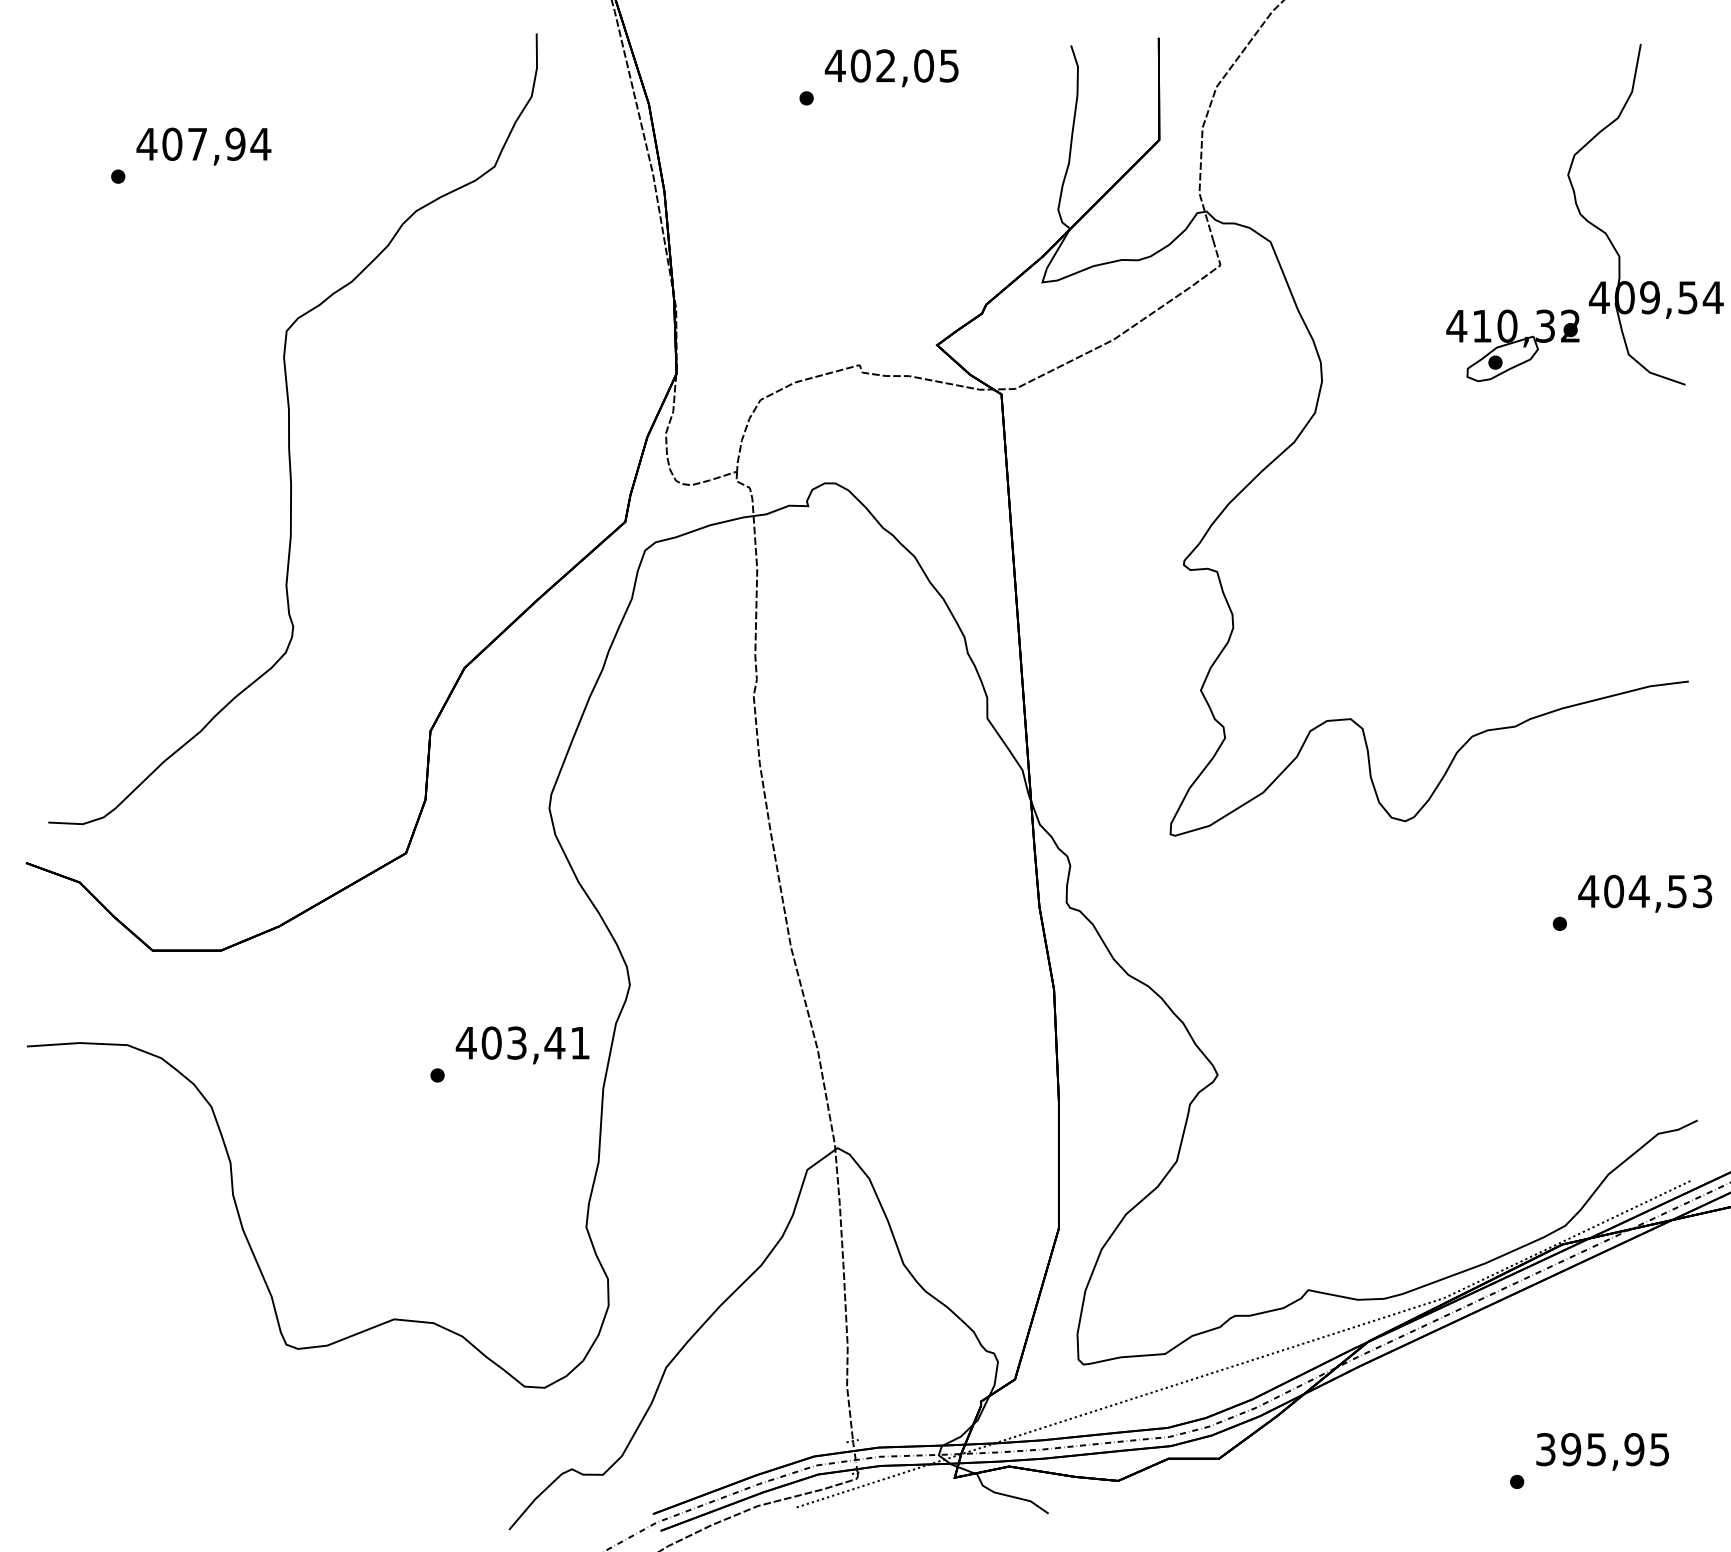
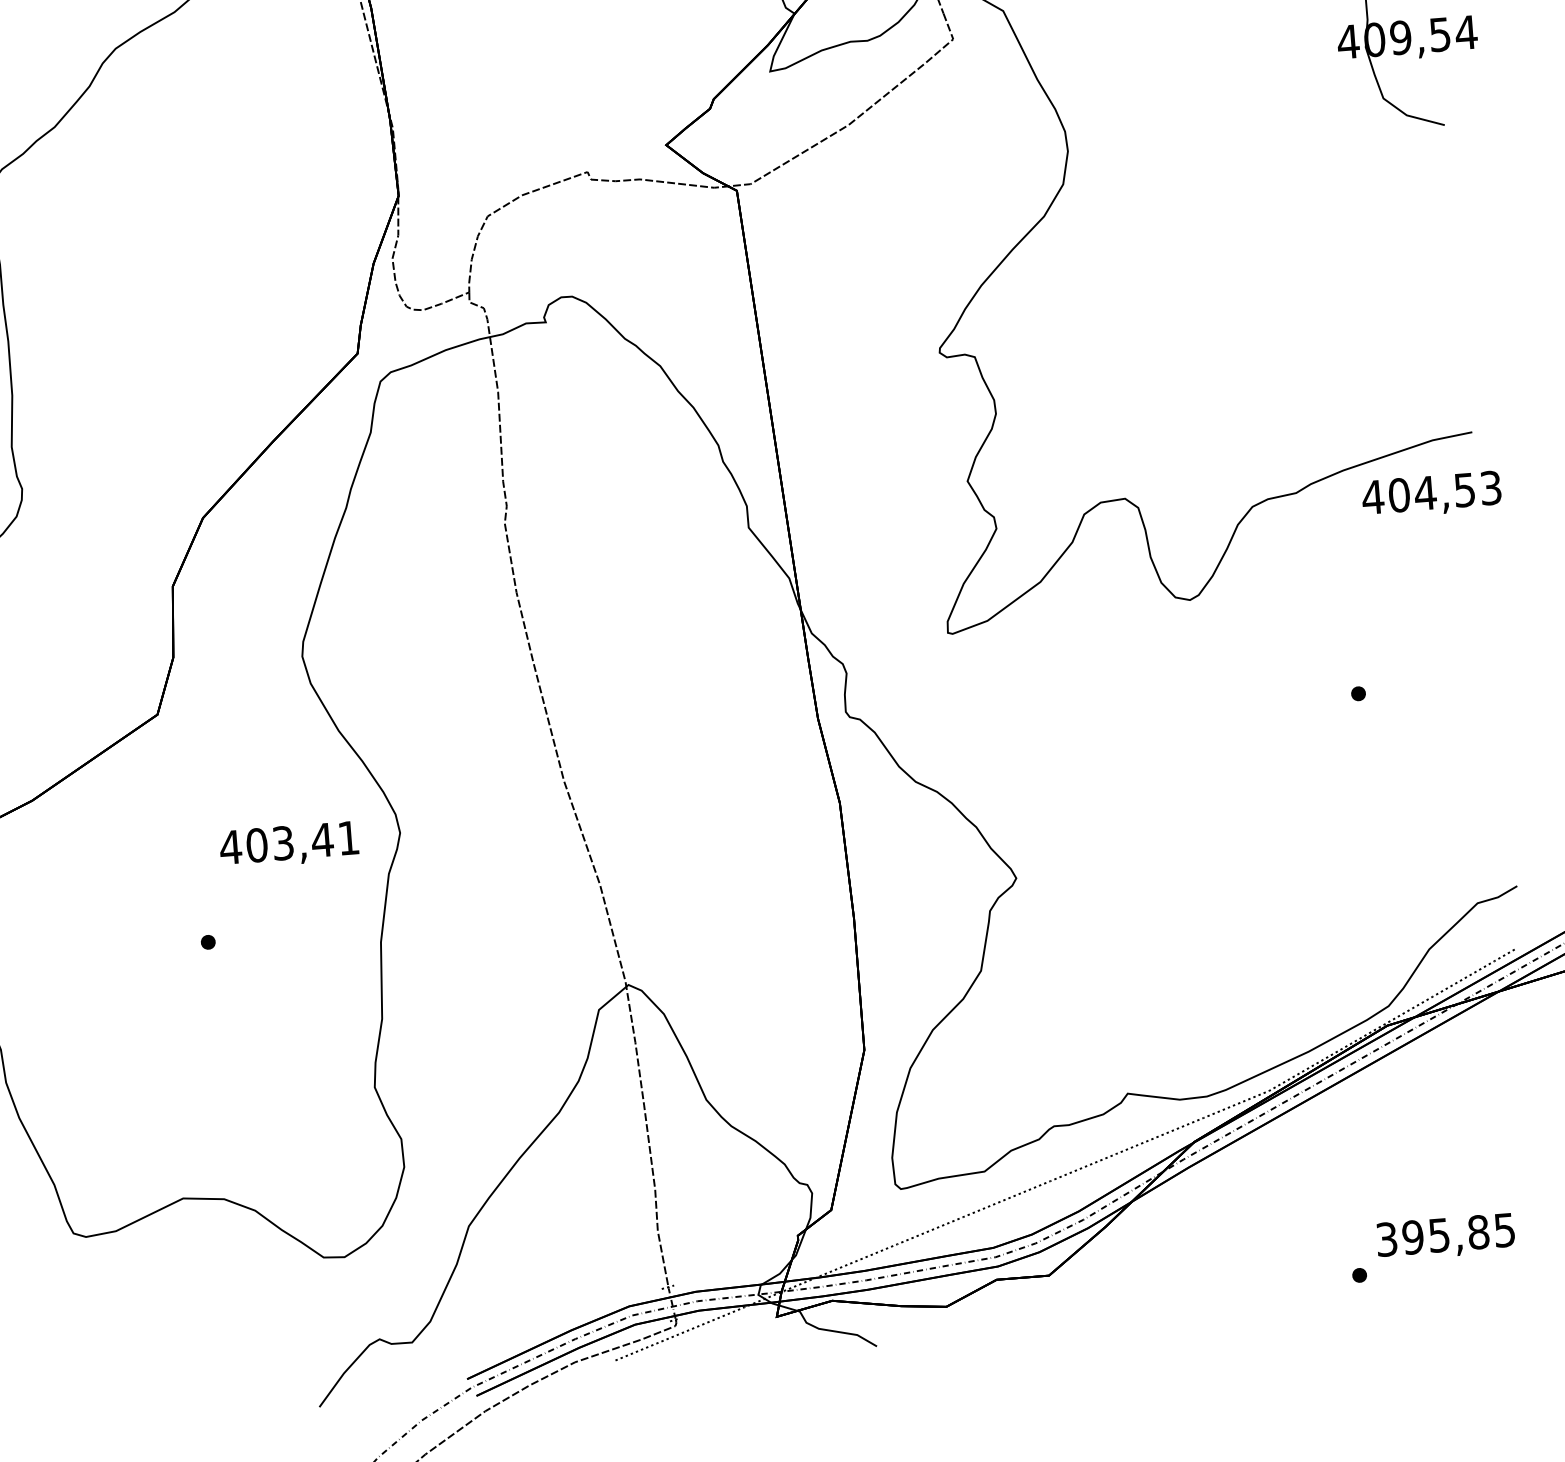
part: (1512, 345) -> (1262, 98), removed
text: (1645, 893) -> (1432, 494), moved
text: (522, 1045) -> (289, 845), moved
text: (1634, 1449) -> (1478, 1232), 395,95 -> 395,85

